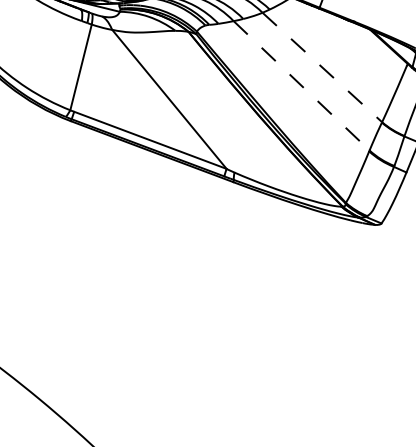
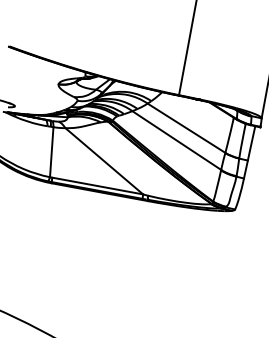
line: (322, 67) -> (186, 128), dashed -> solid
line: (302, 85) -> (177, 140), dashed -> solid

